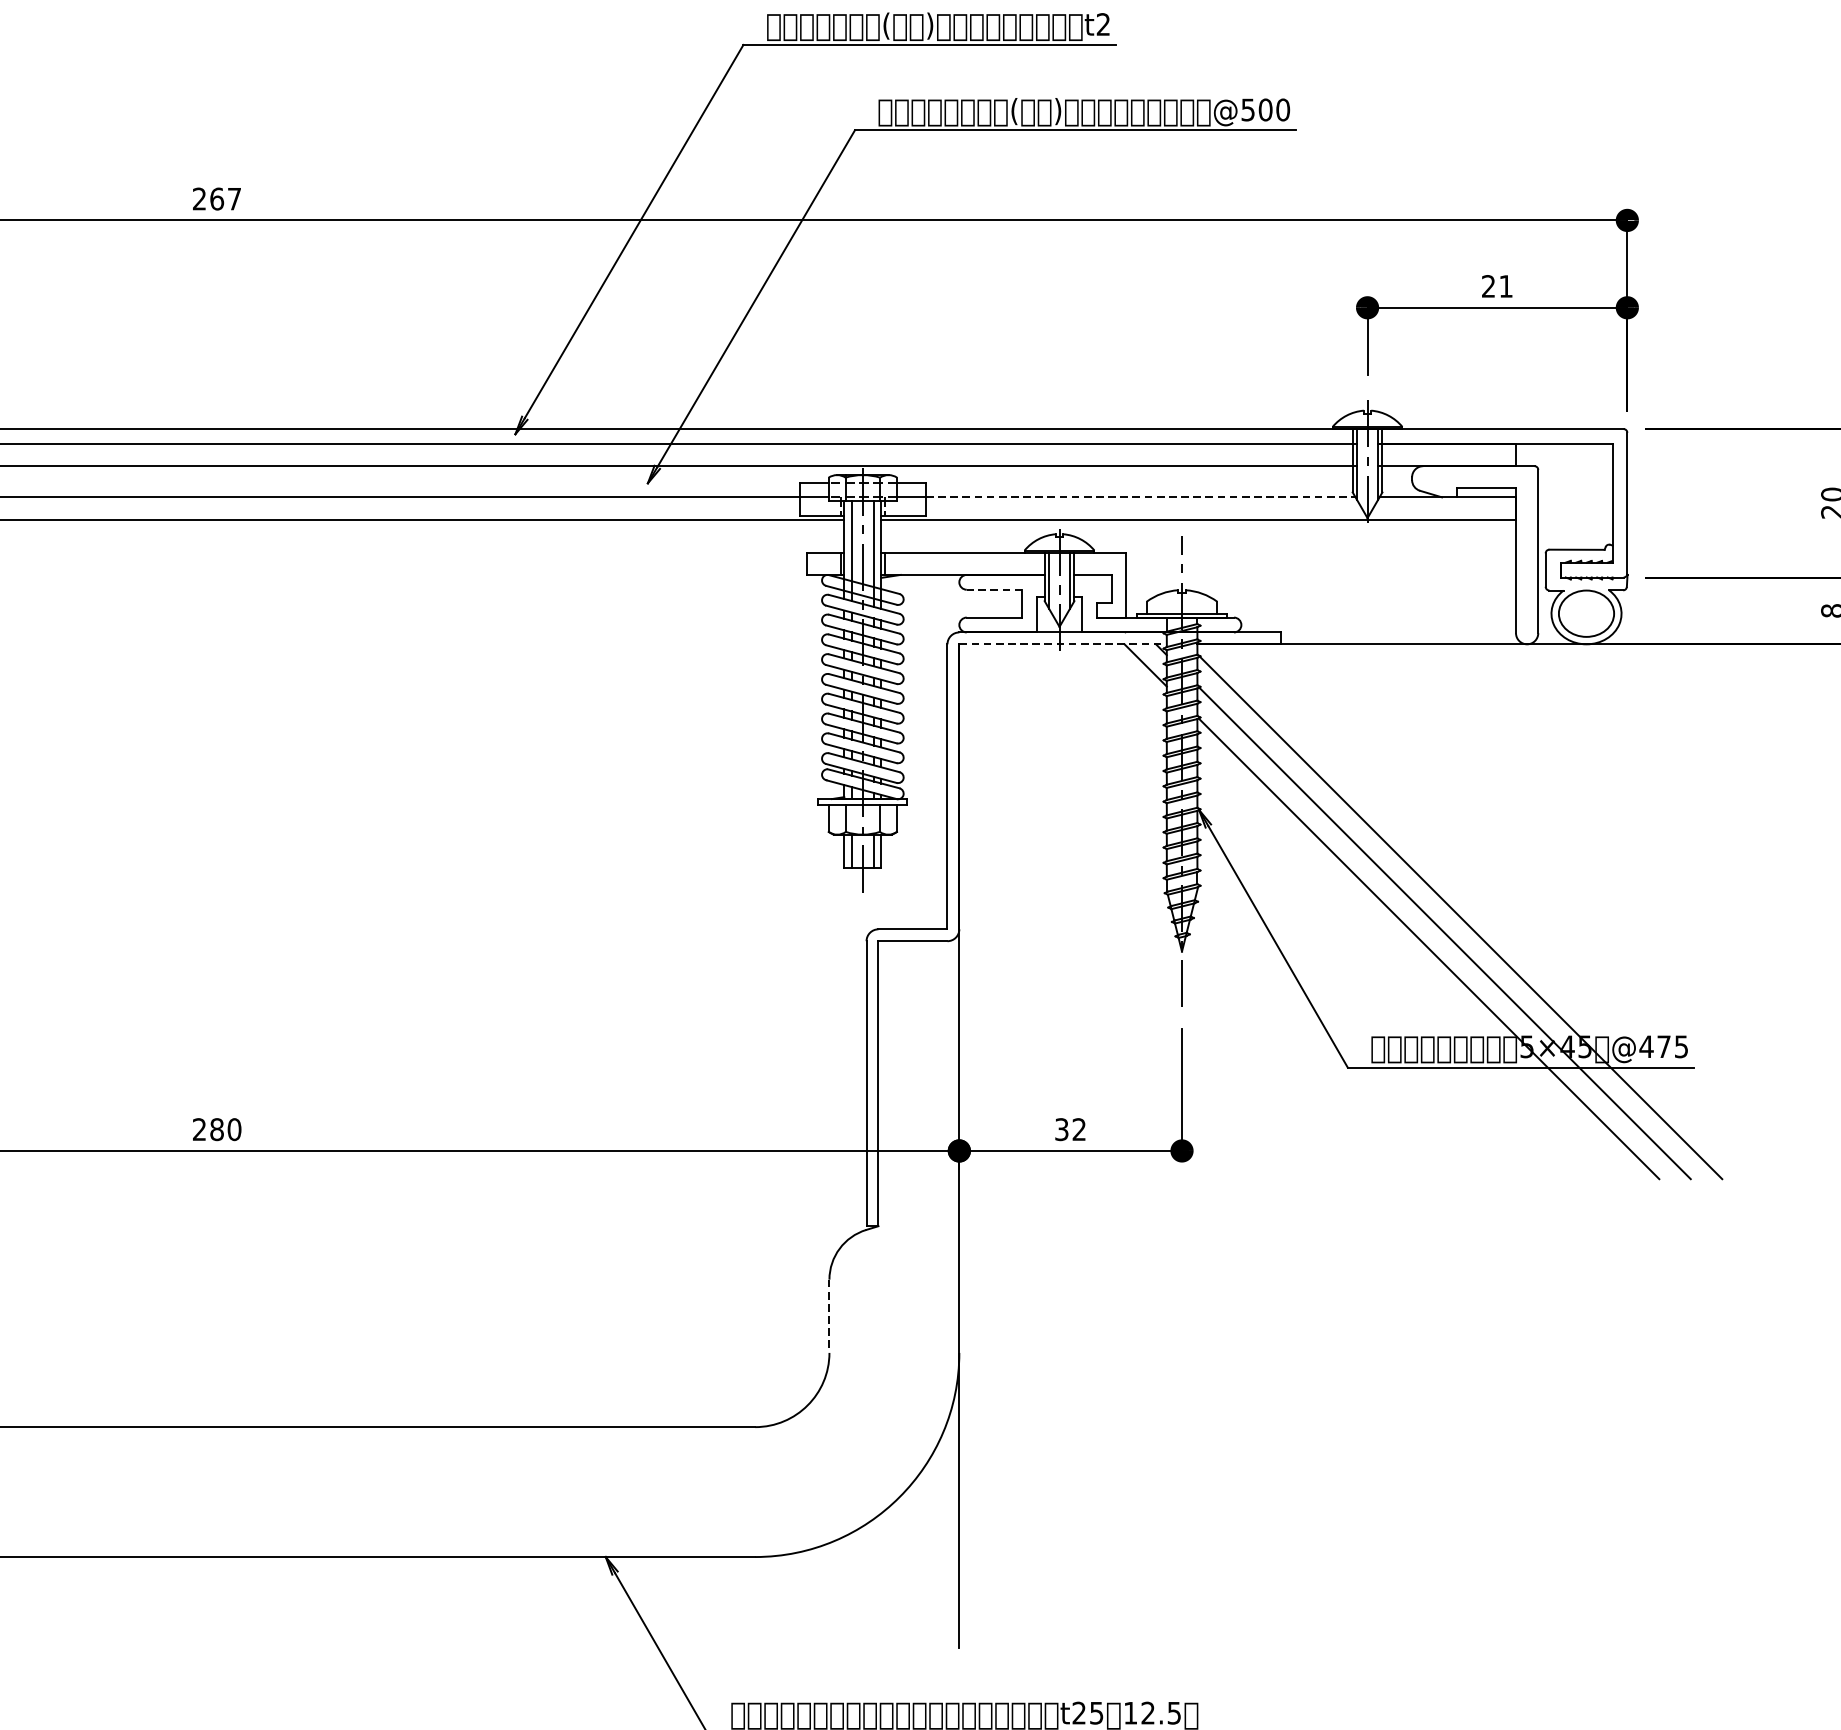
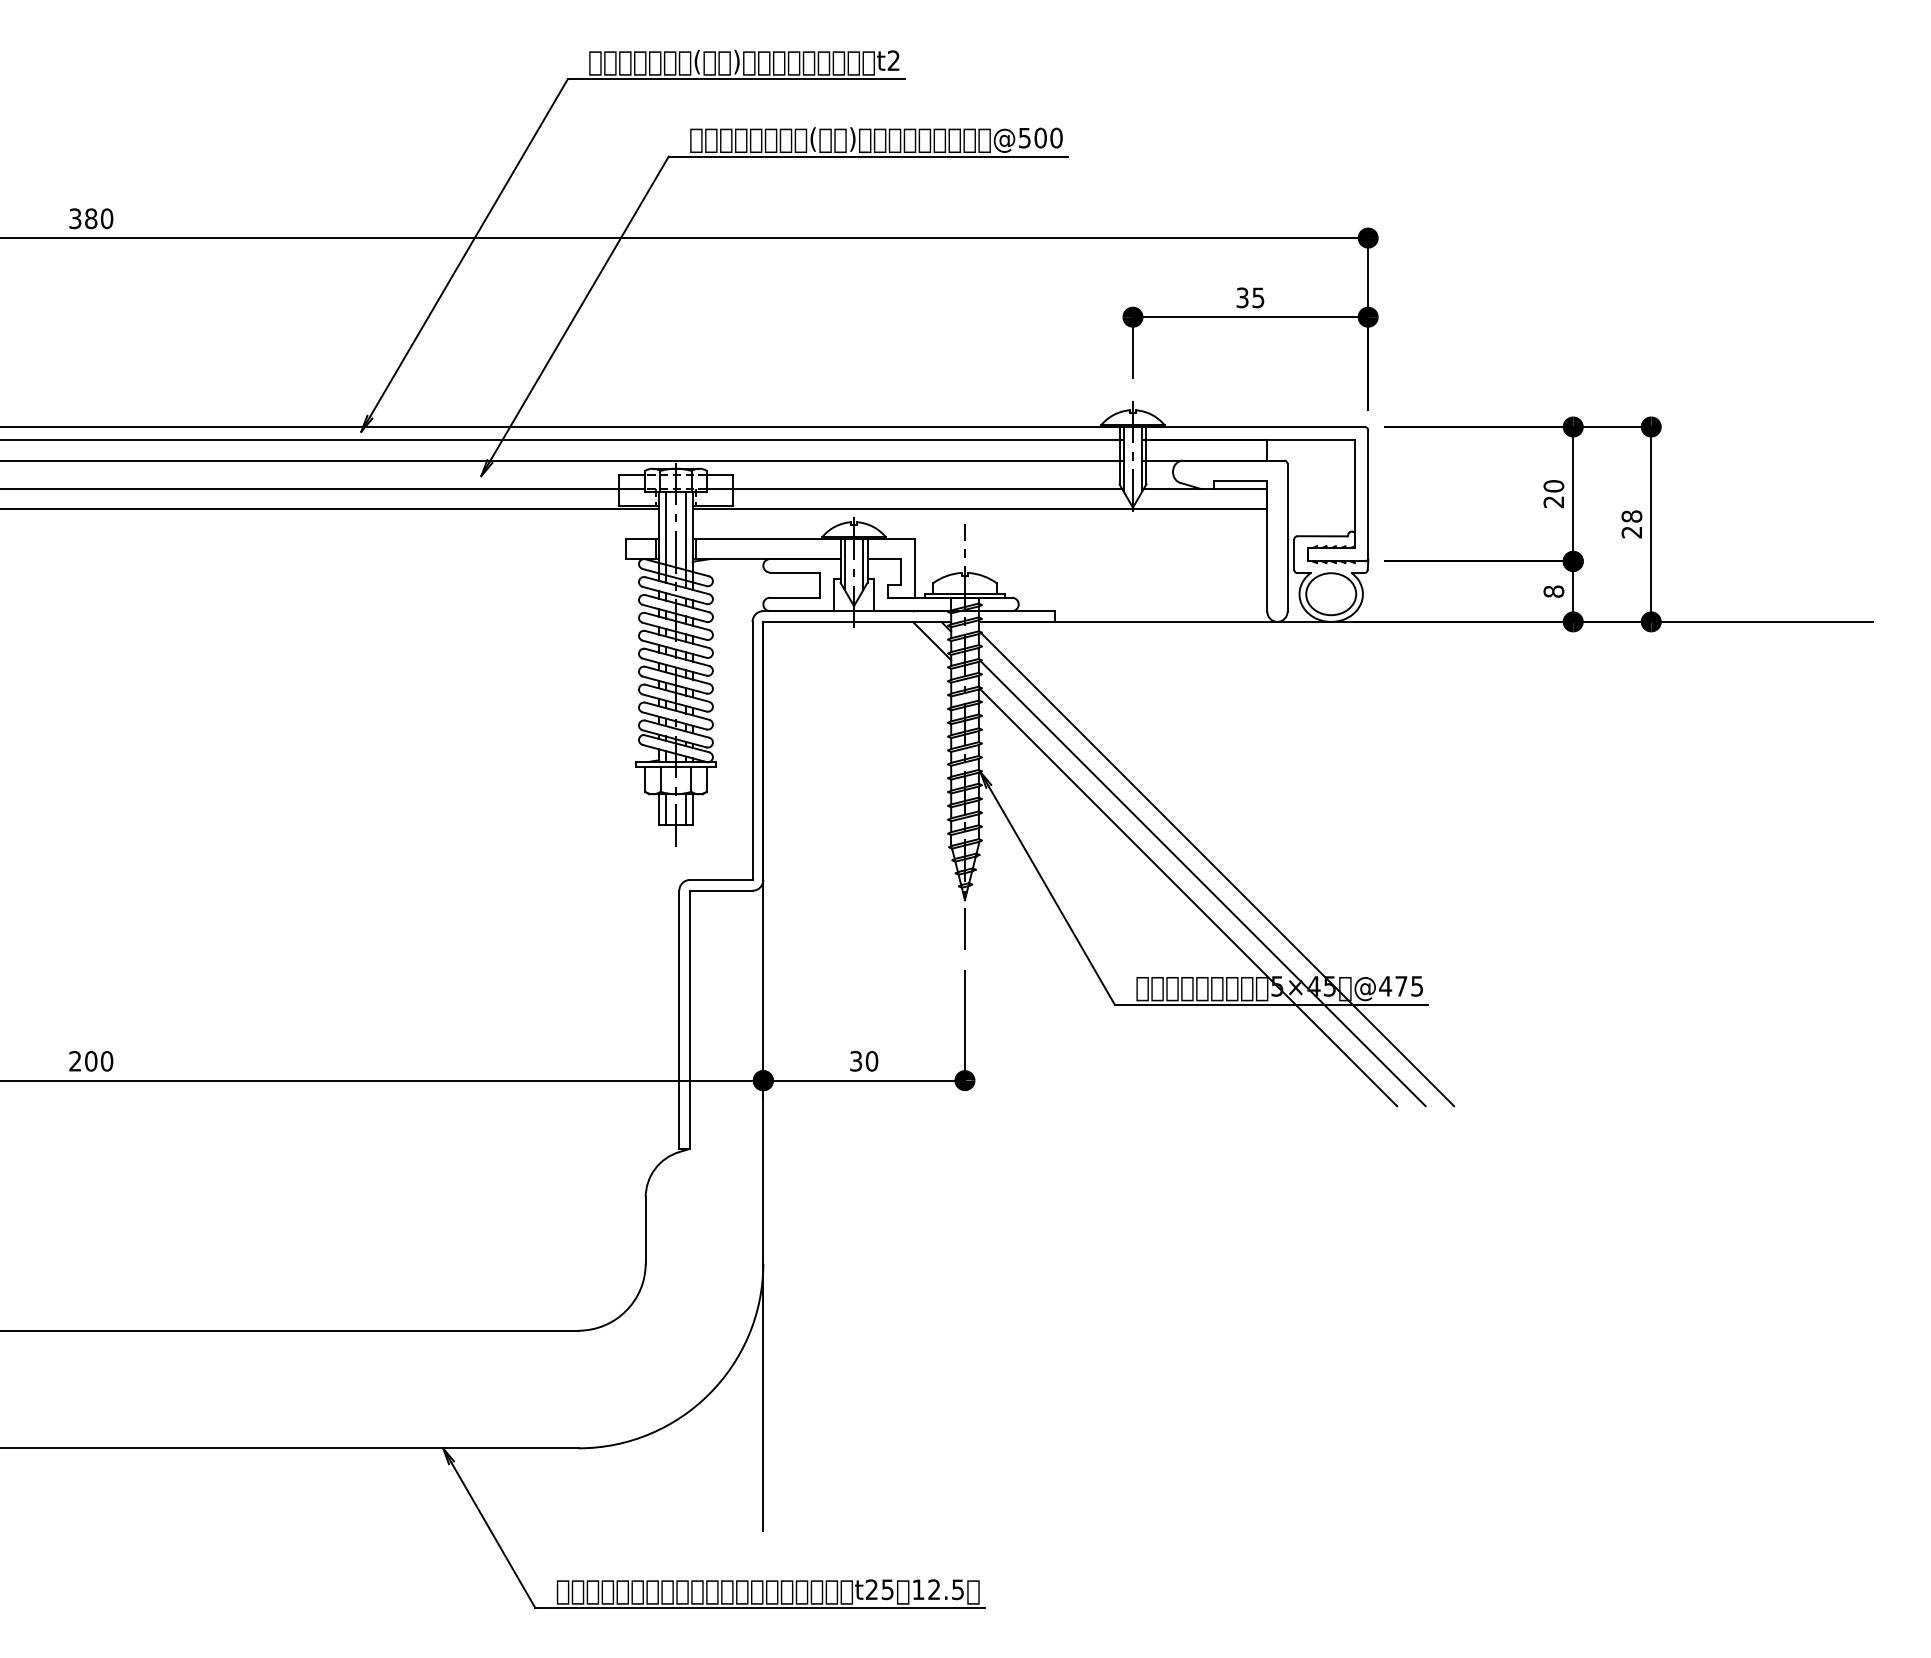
text: (217, 198) -> (91, 218), 267 -> 380
text: (1497, 286) -> (1250, 297), 21 -> 35
line: (1140, 496) -> (927, 488), dashed -> solid
line: (993, 589) -> (794, 572), dashed -> solid
line: (1063, 643) -> (857, 621), dashed -> solid
text: (217, 1129) -> (91, 1061), 280 -> 200
text: (1078, 1129) -> (871, 1061), 32 -> 30
line: (829, 1316) -> (645, 1230), dashed -> solid

